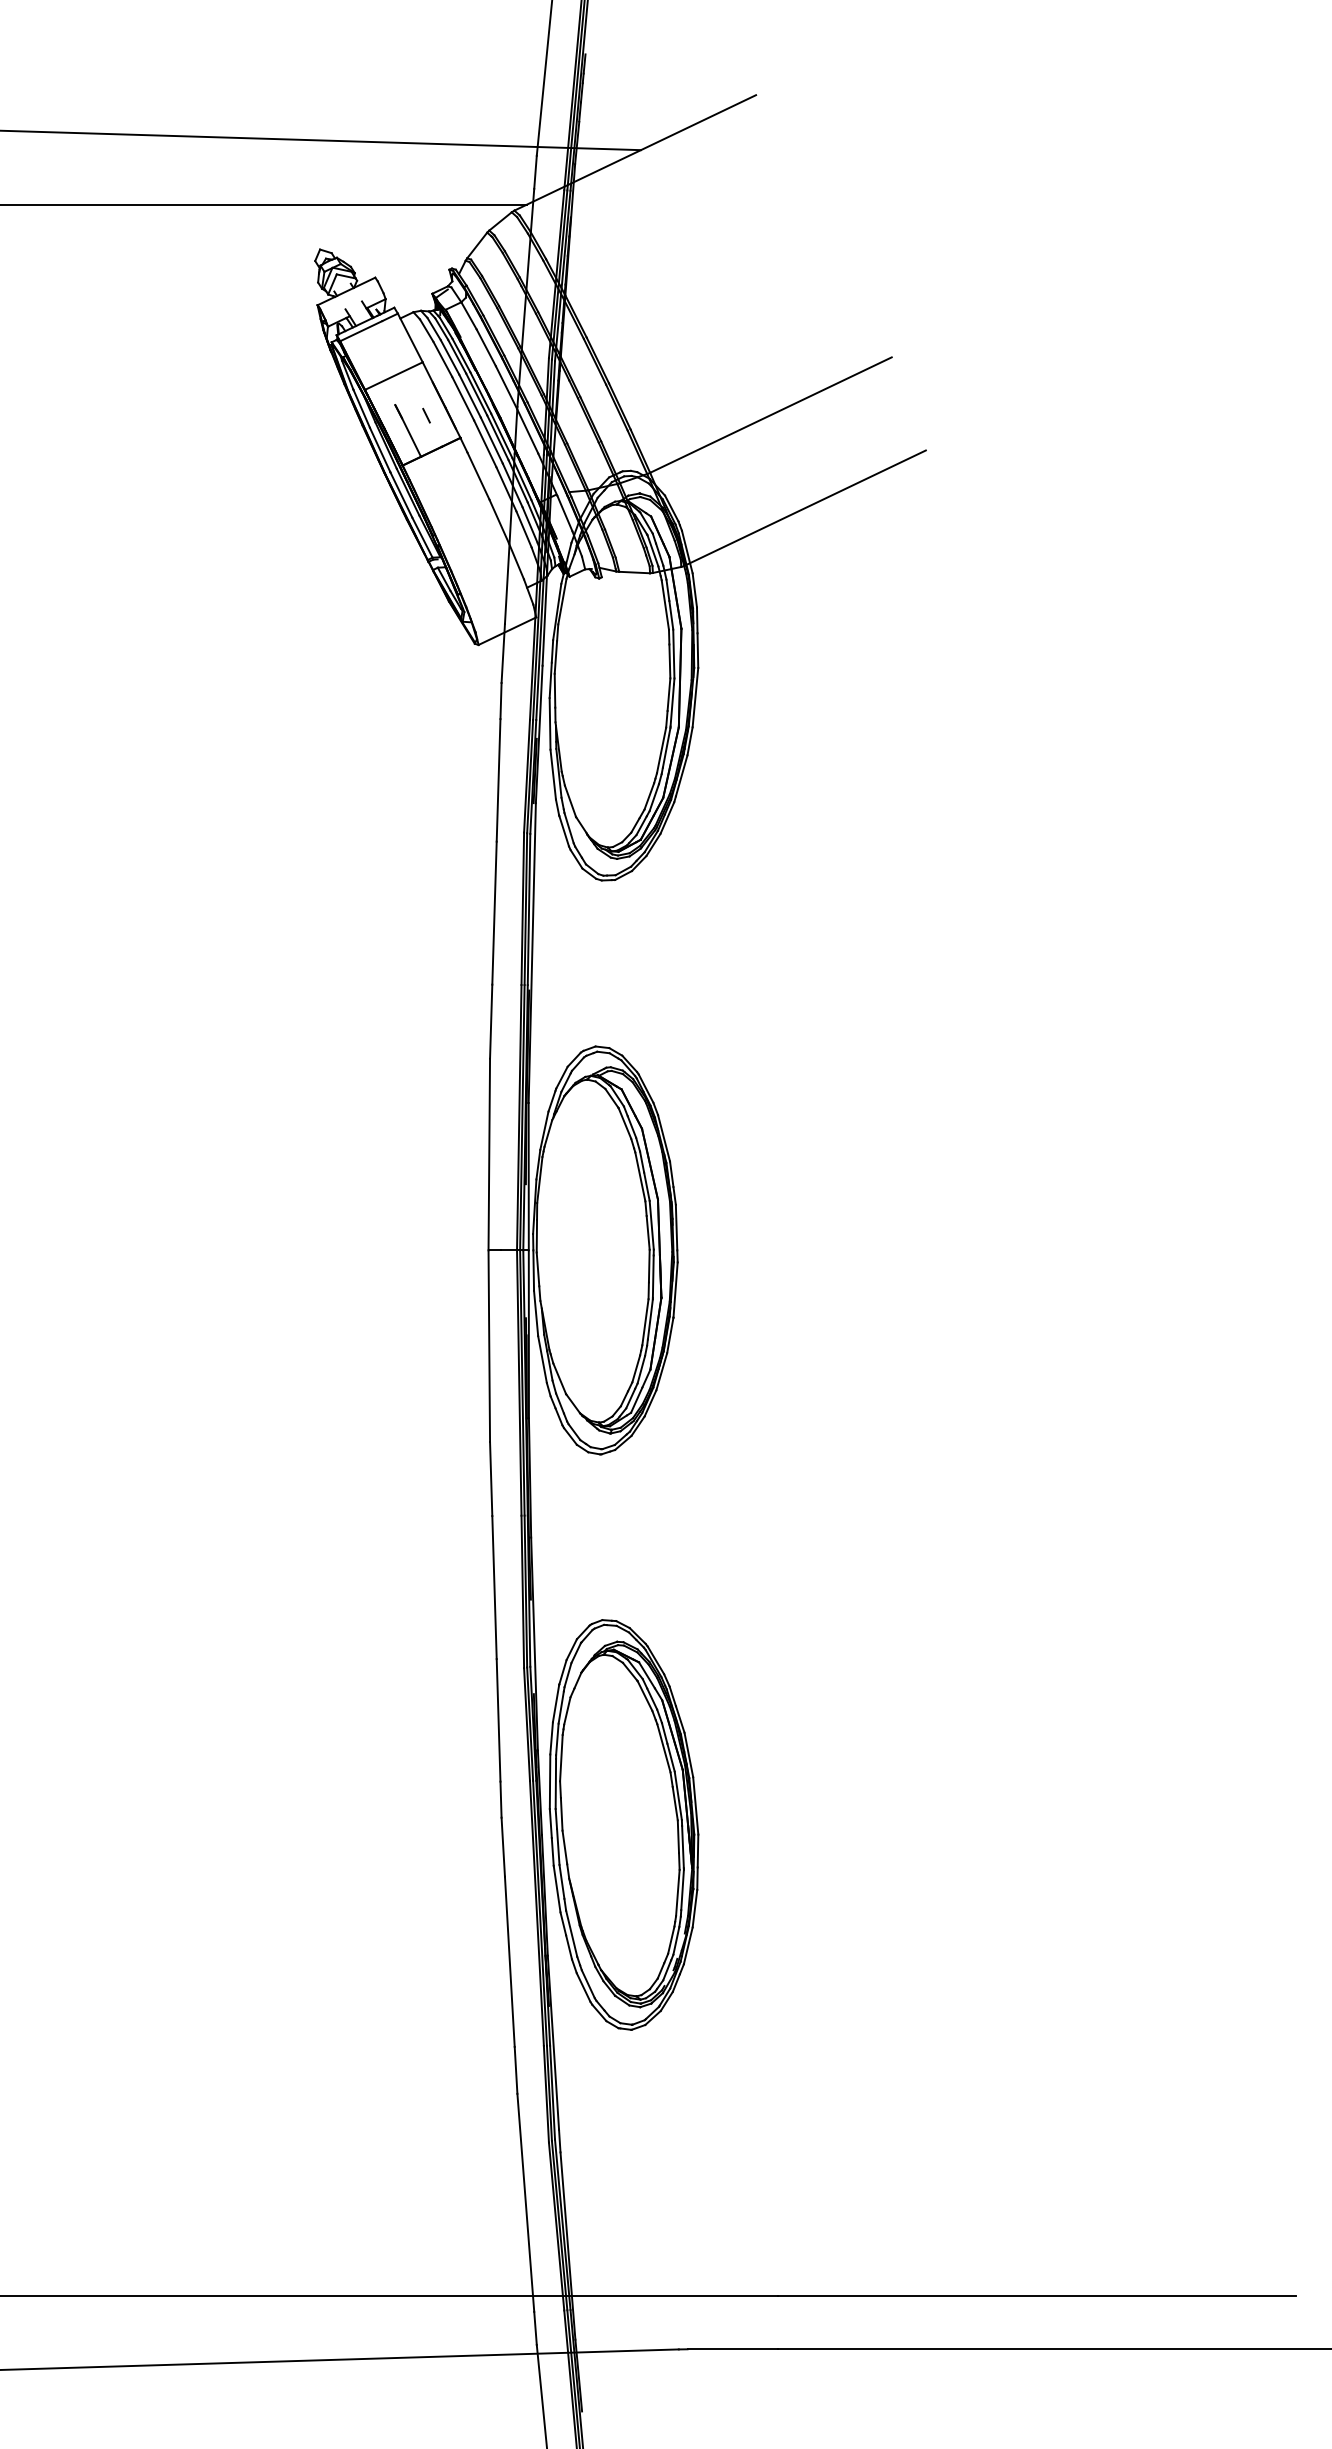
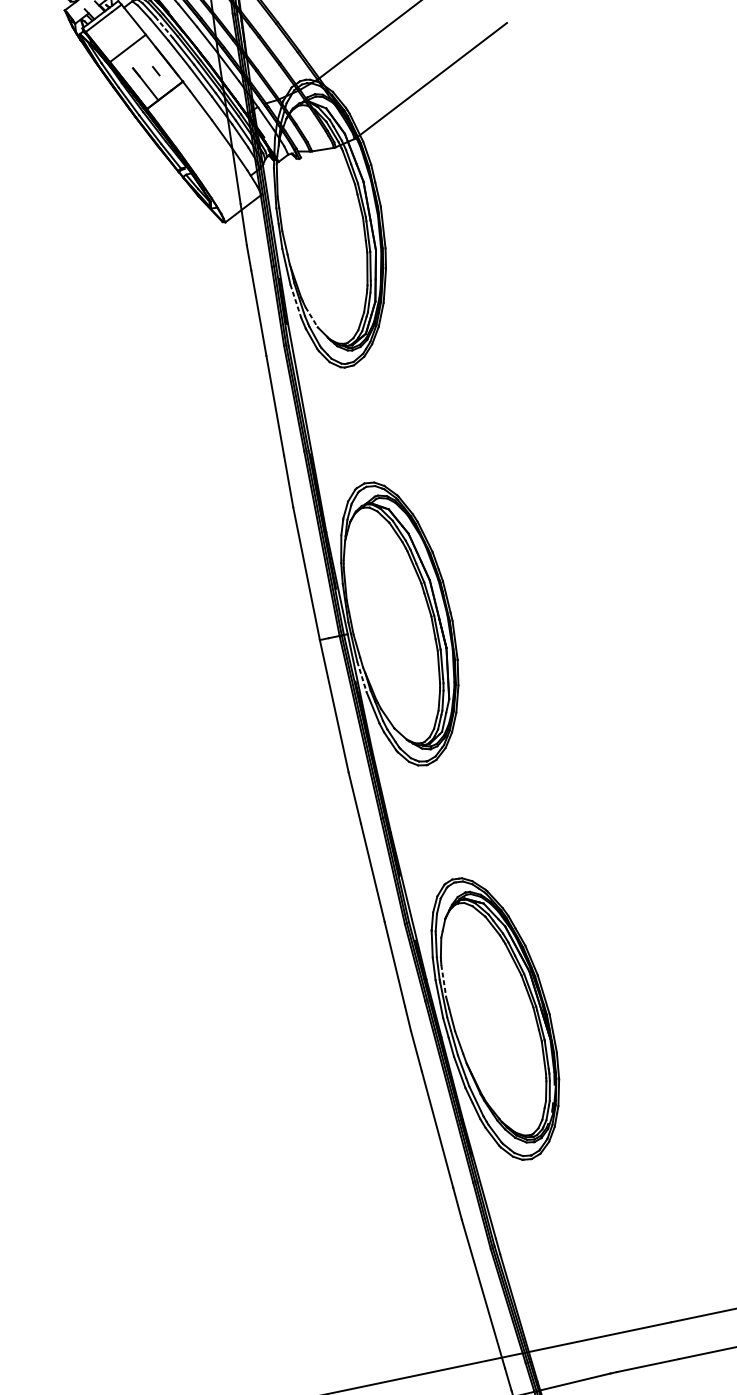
line: (450, 357) -> (164, 27), solid -> dashed
line: (553, 775) -> (296, 301), solid -> dashed
line: (570, 801) -> (311, 317), solid -> dashed
line: (536, 1313) -> (362, 676), solid -> dashed
line: (561, 1758) -> (443, 981), solid -> dashed

